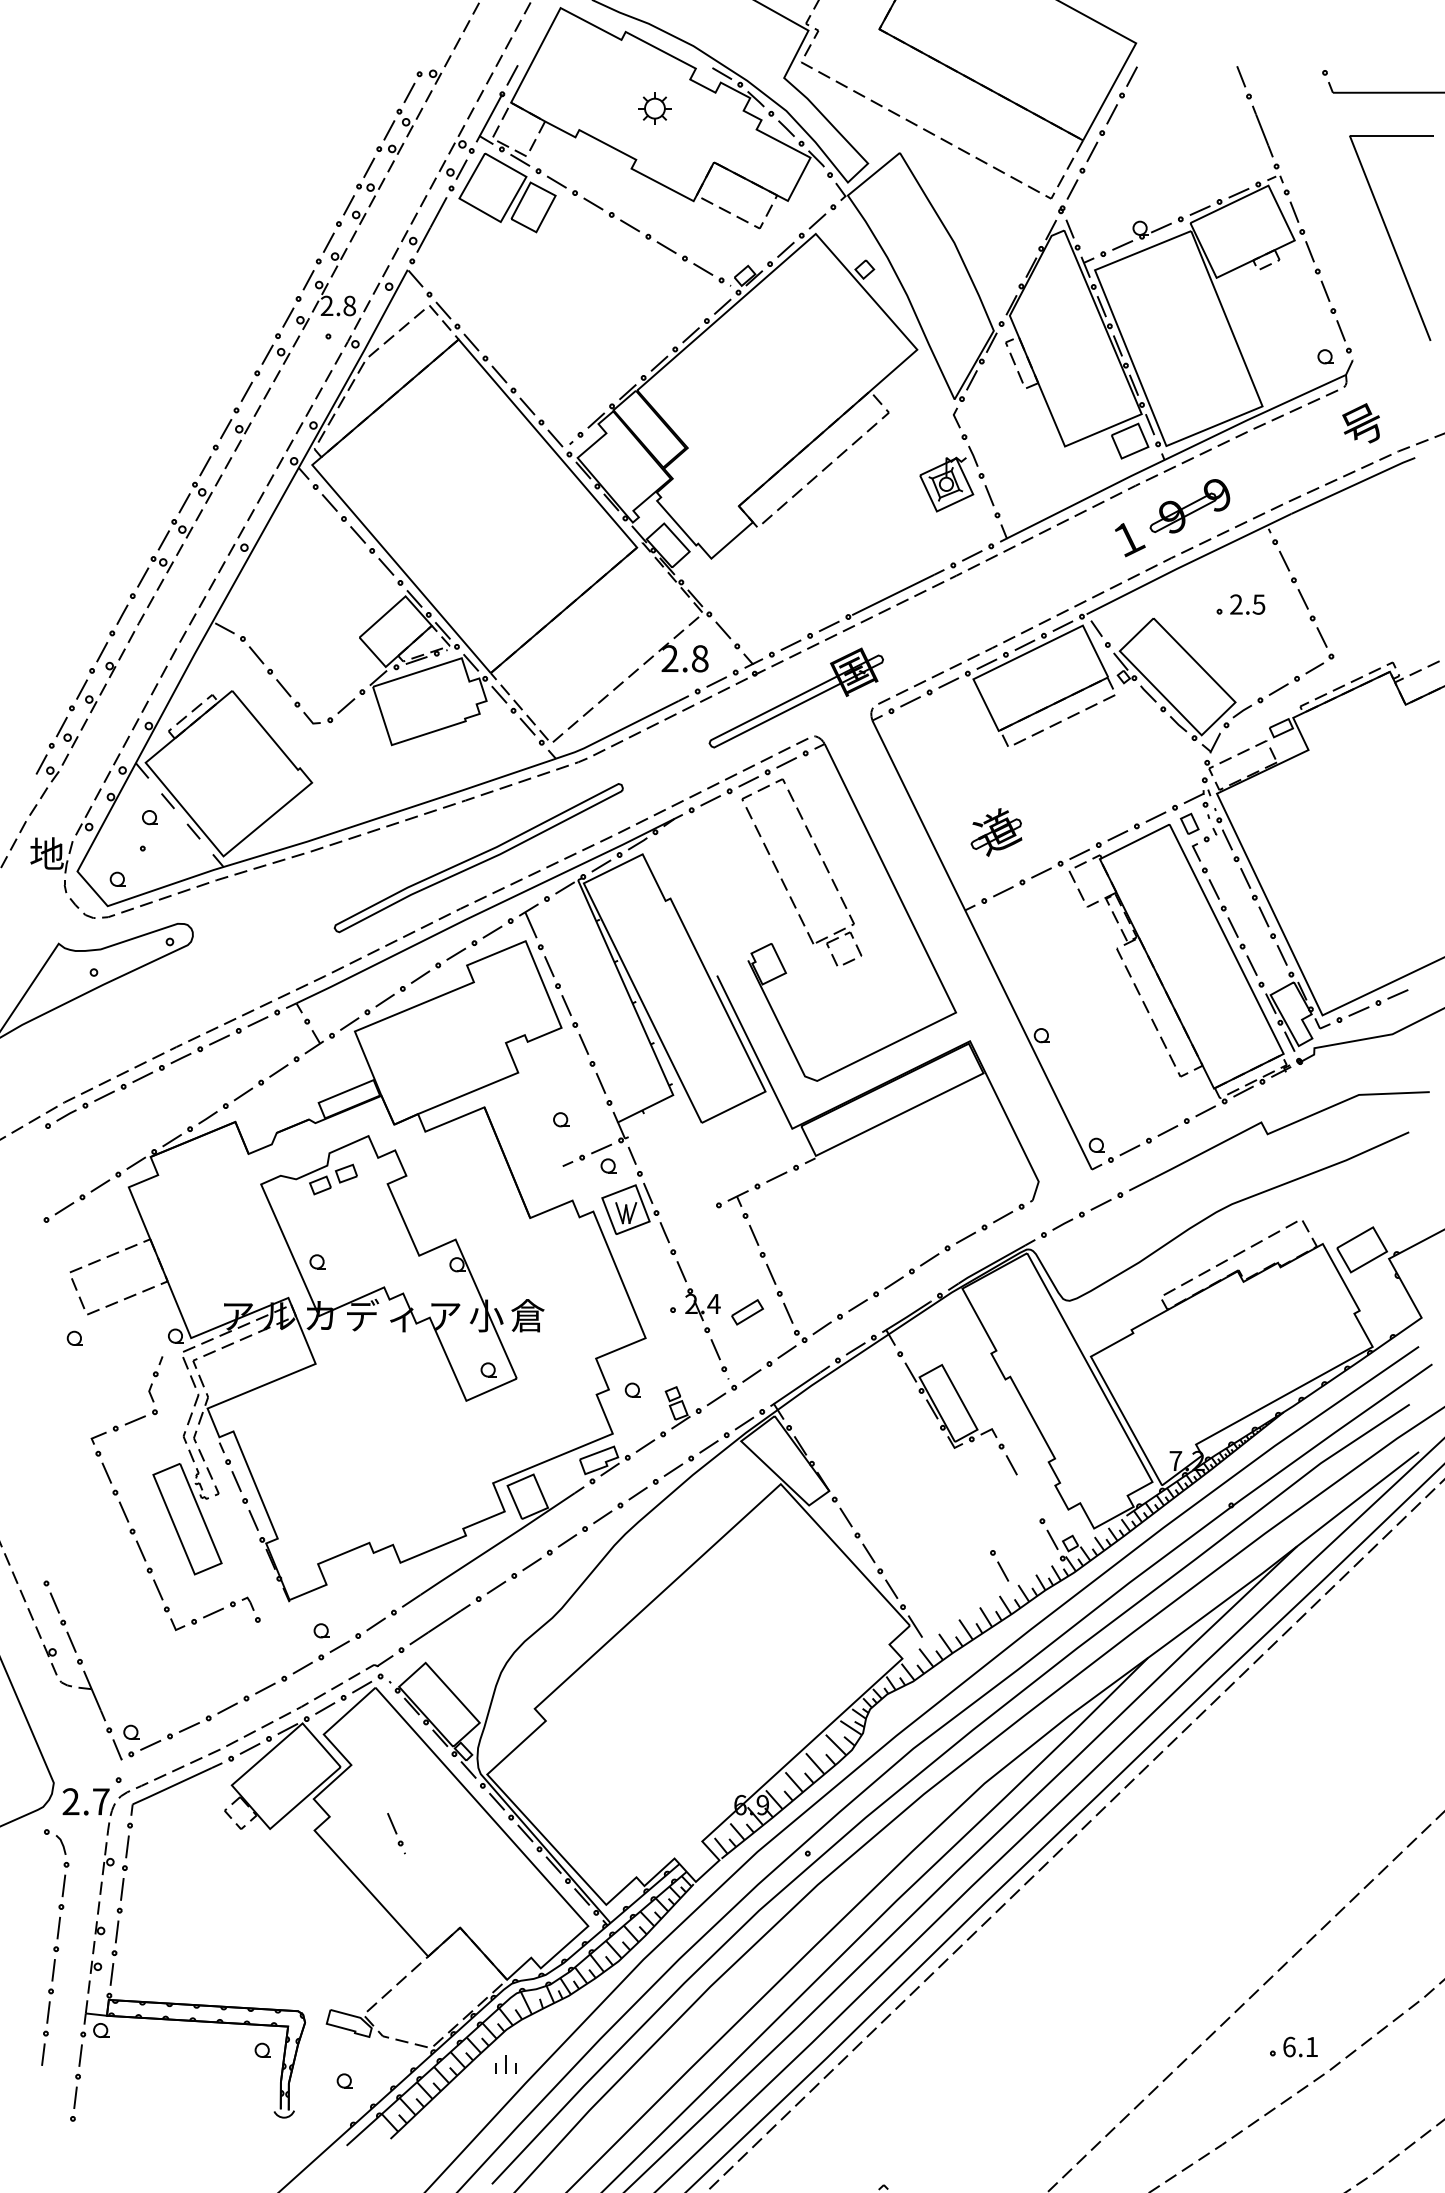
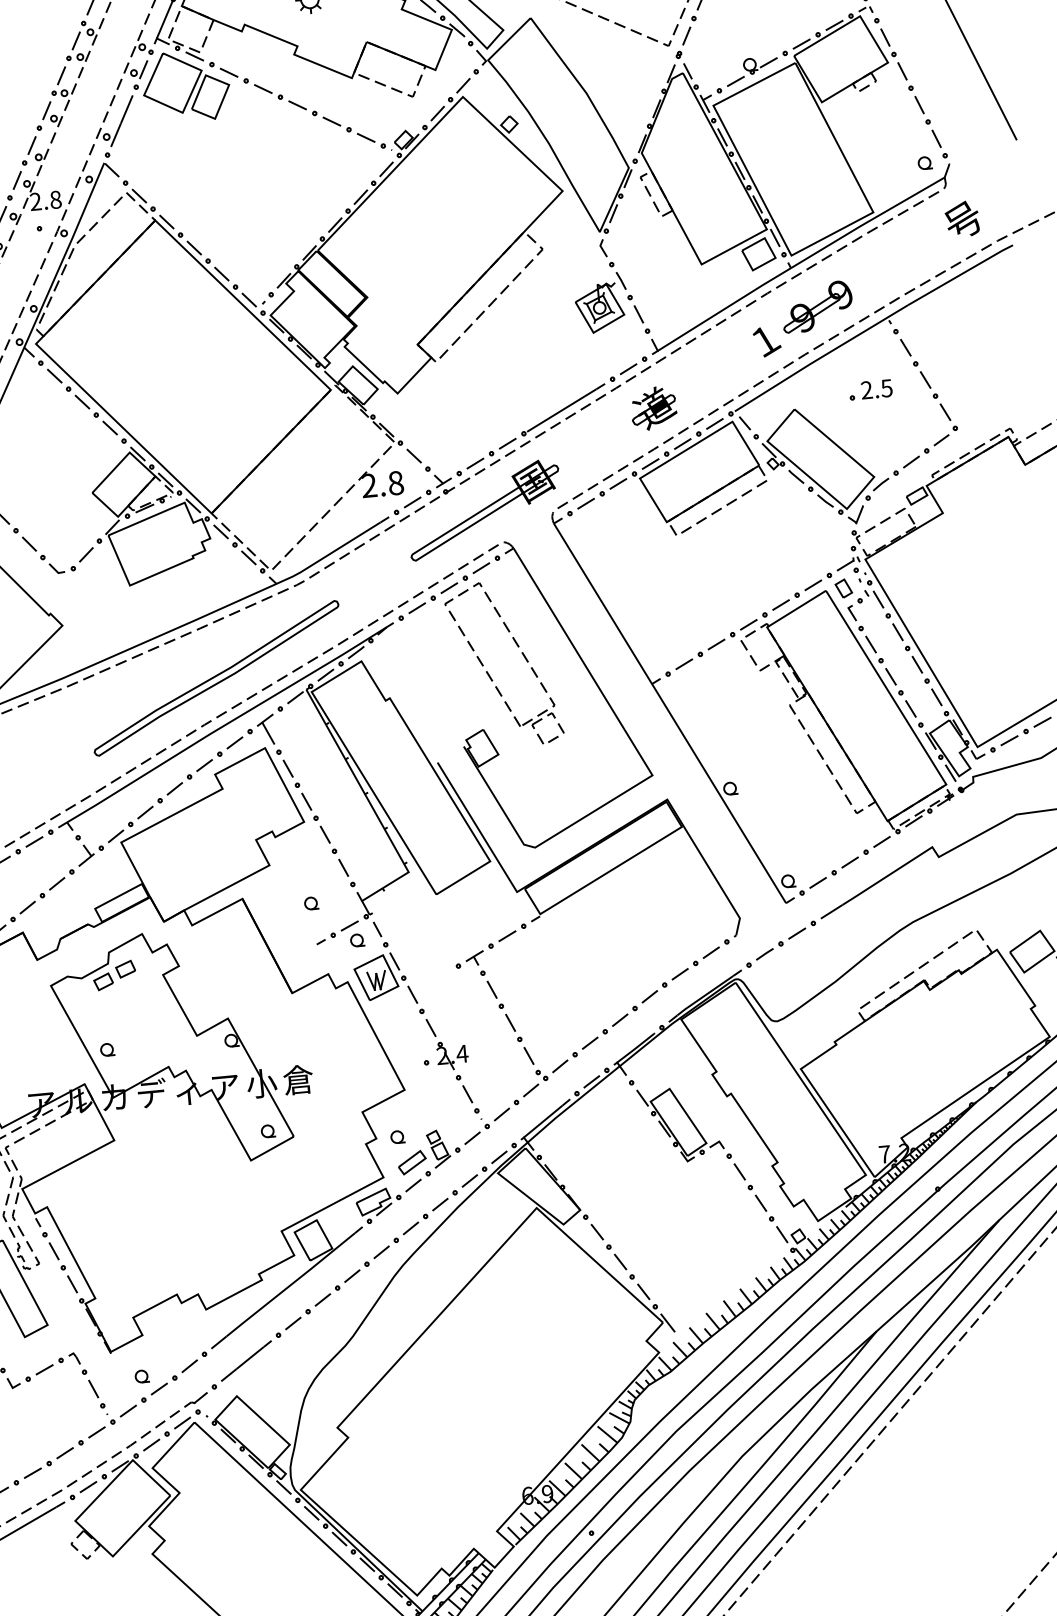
part: (996, 832) -> (653, 408), moved
part: (747, 1312) -> (412, 1162), moved
part: (999, 1565) -> (757, 1198), moved
part: (396, 1833) -> (98, 1397), moved

